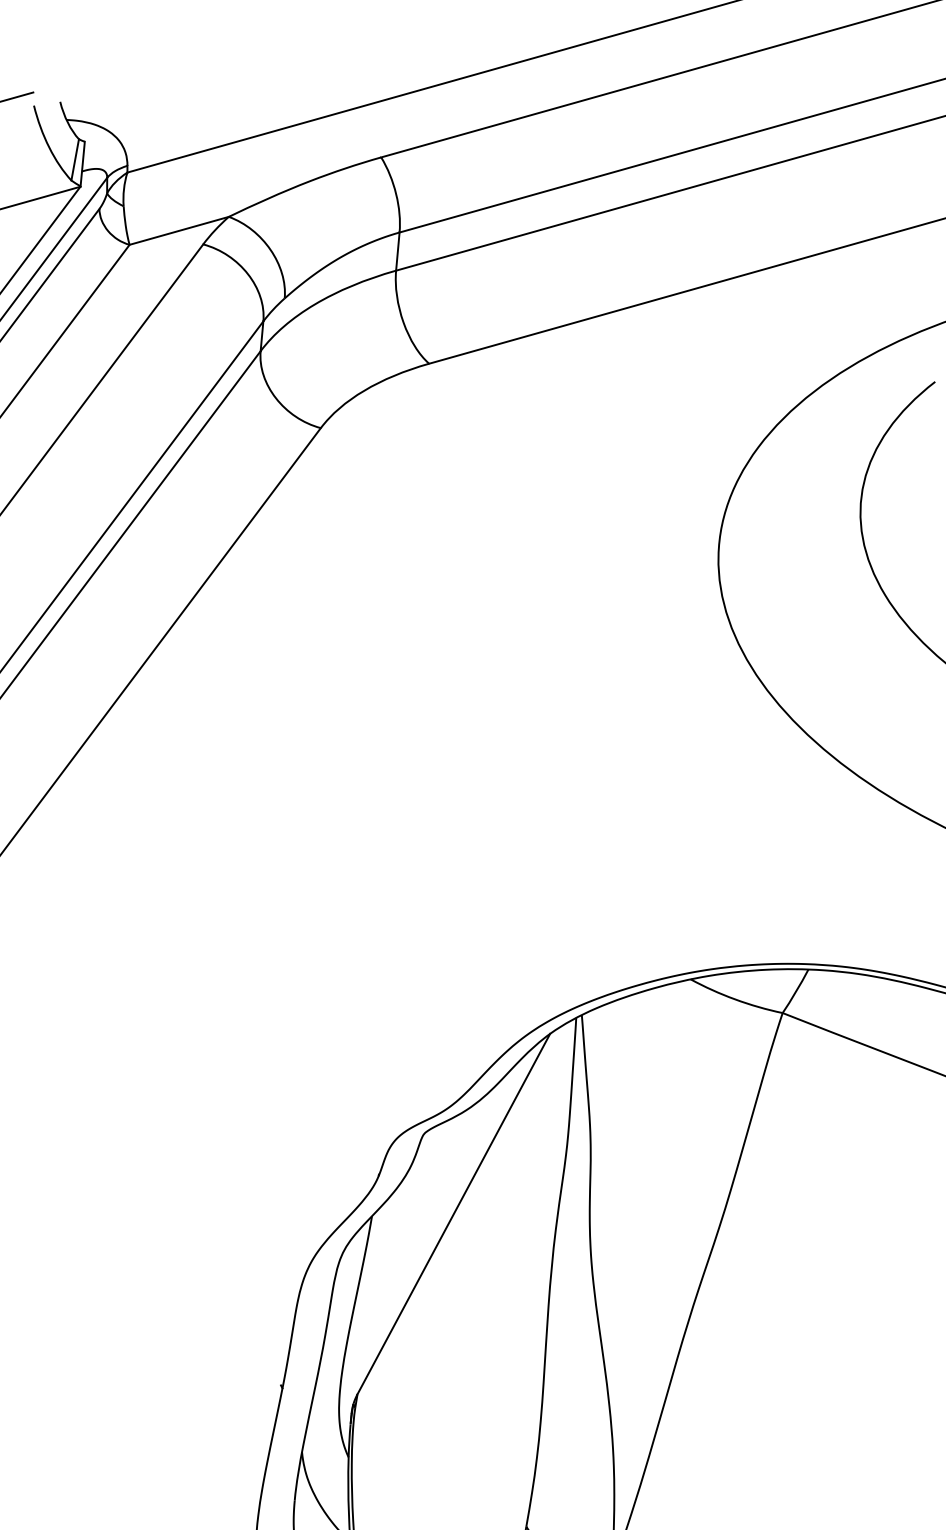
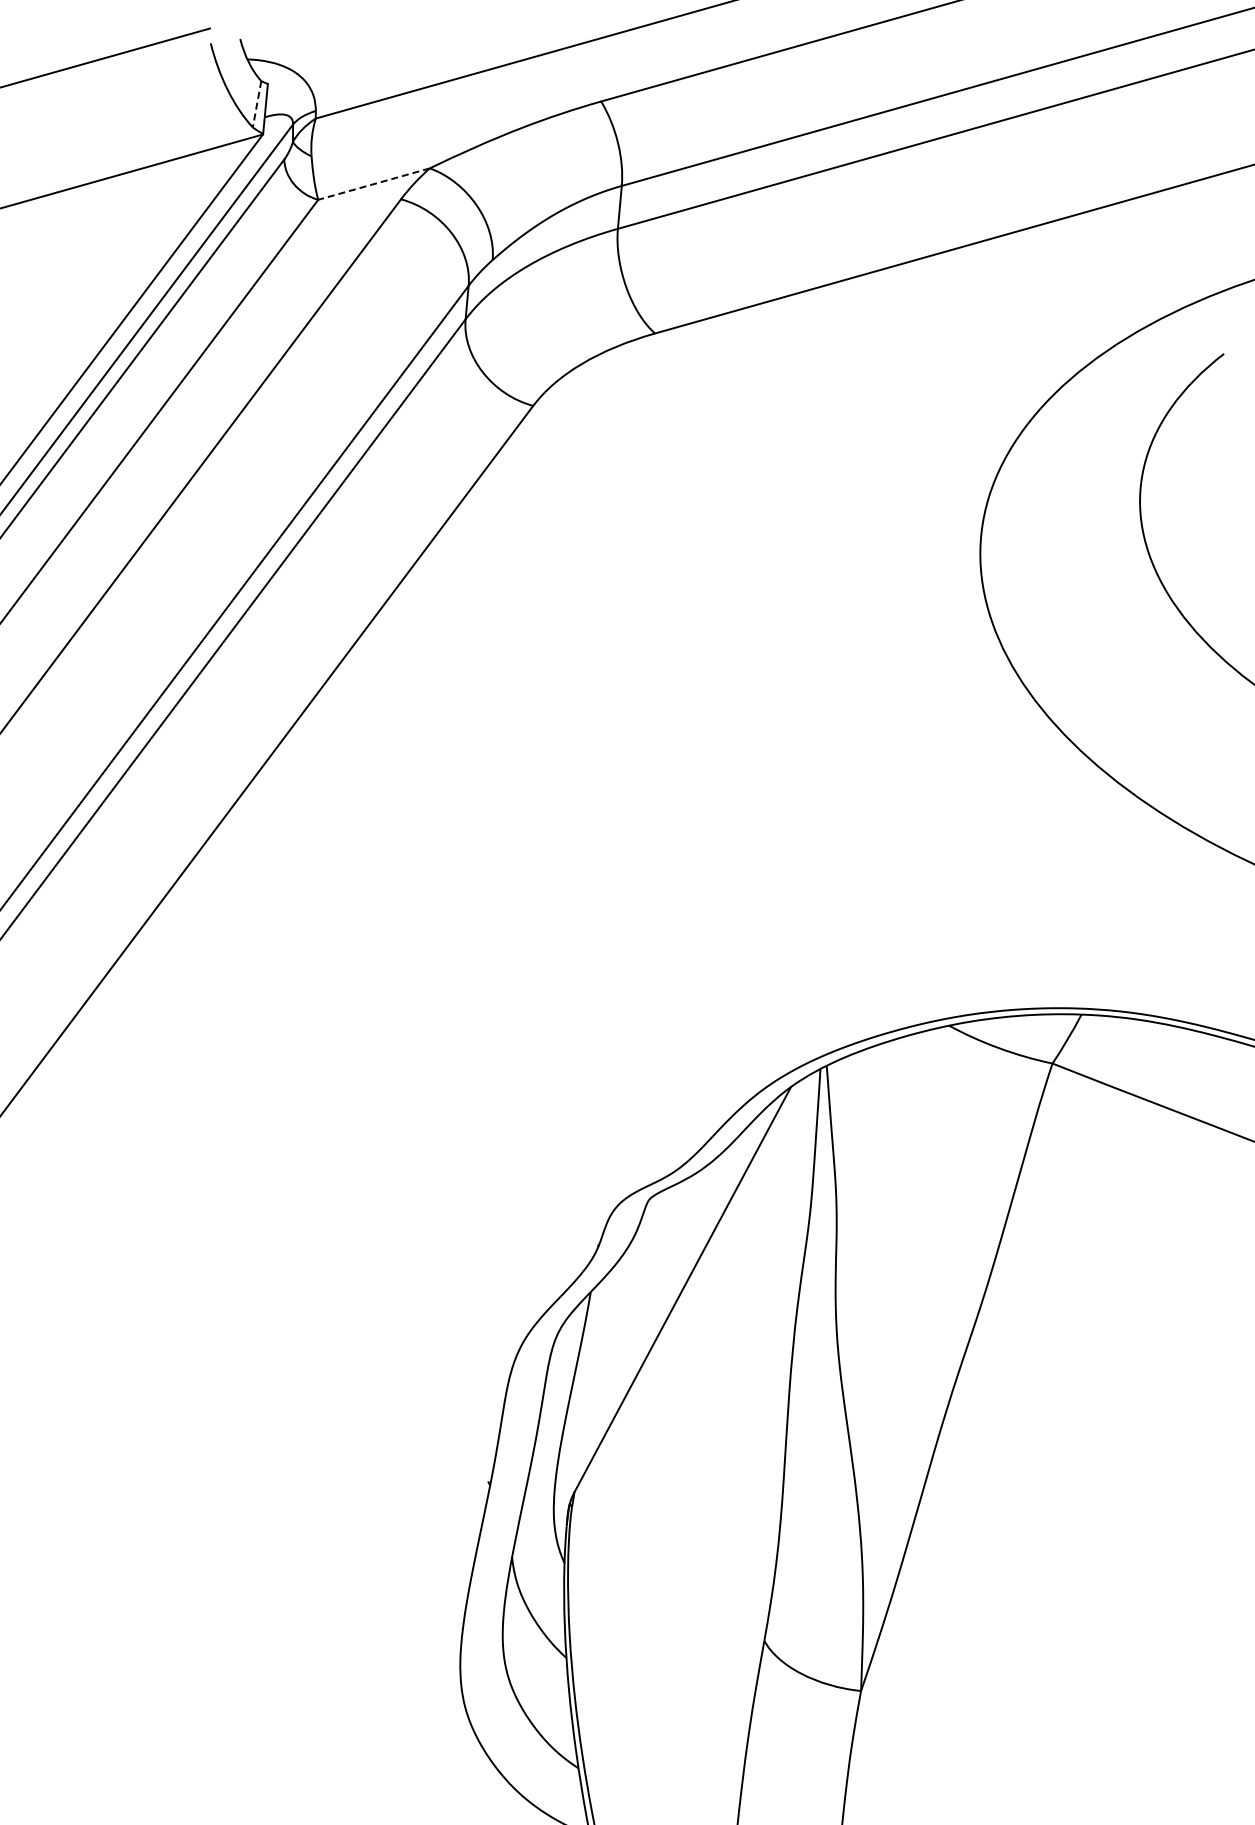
line: (75, 160) -> (257, 104), solid -> dashed
line: (179, 231) -> (374, 184), solid -> dashed

